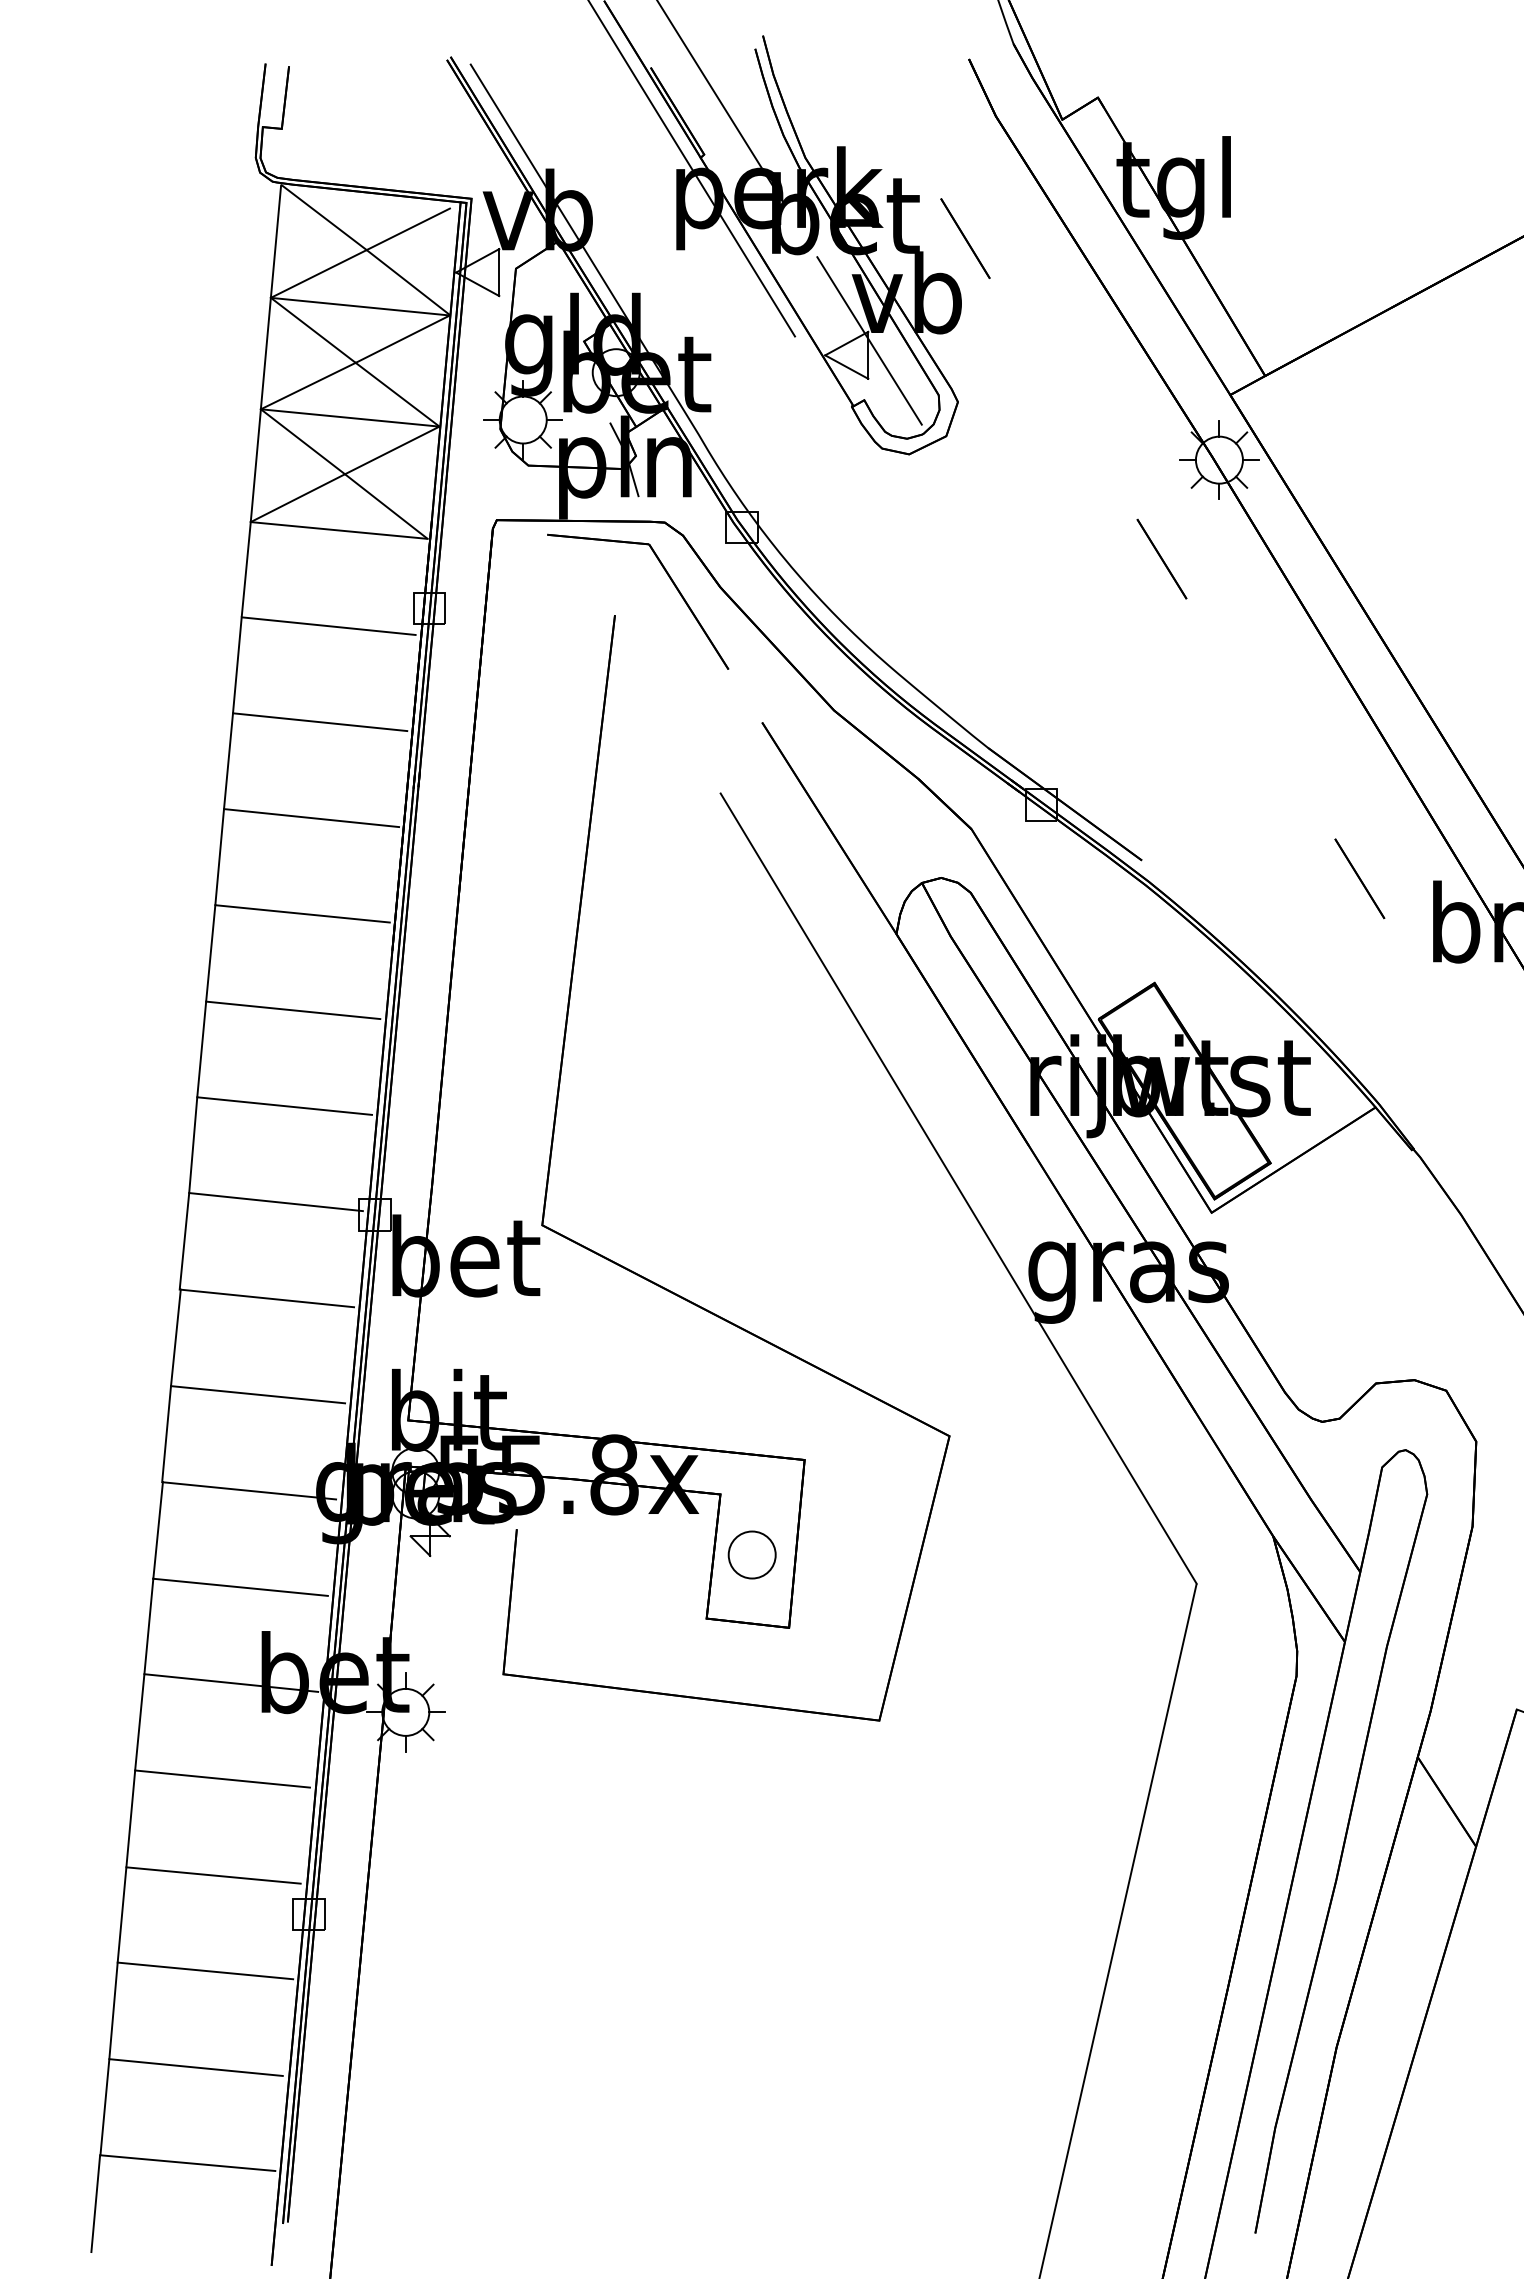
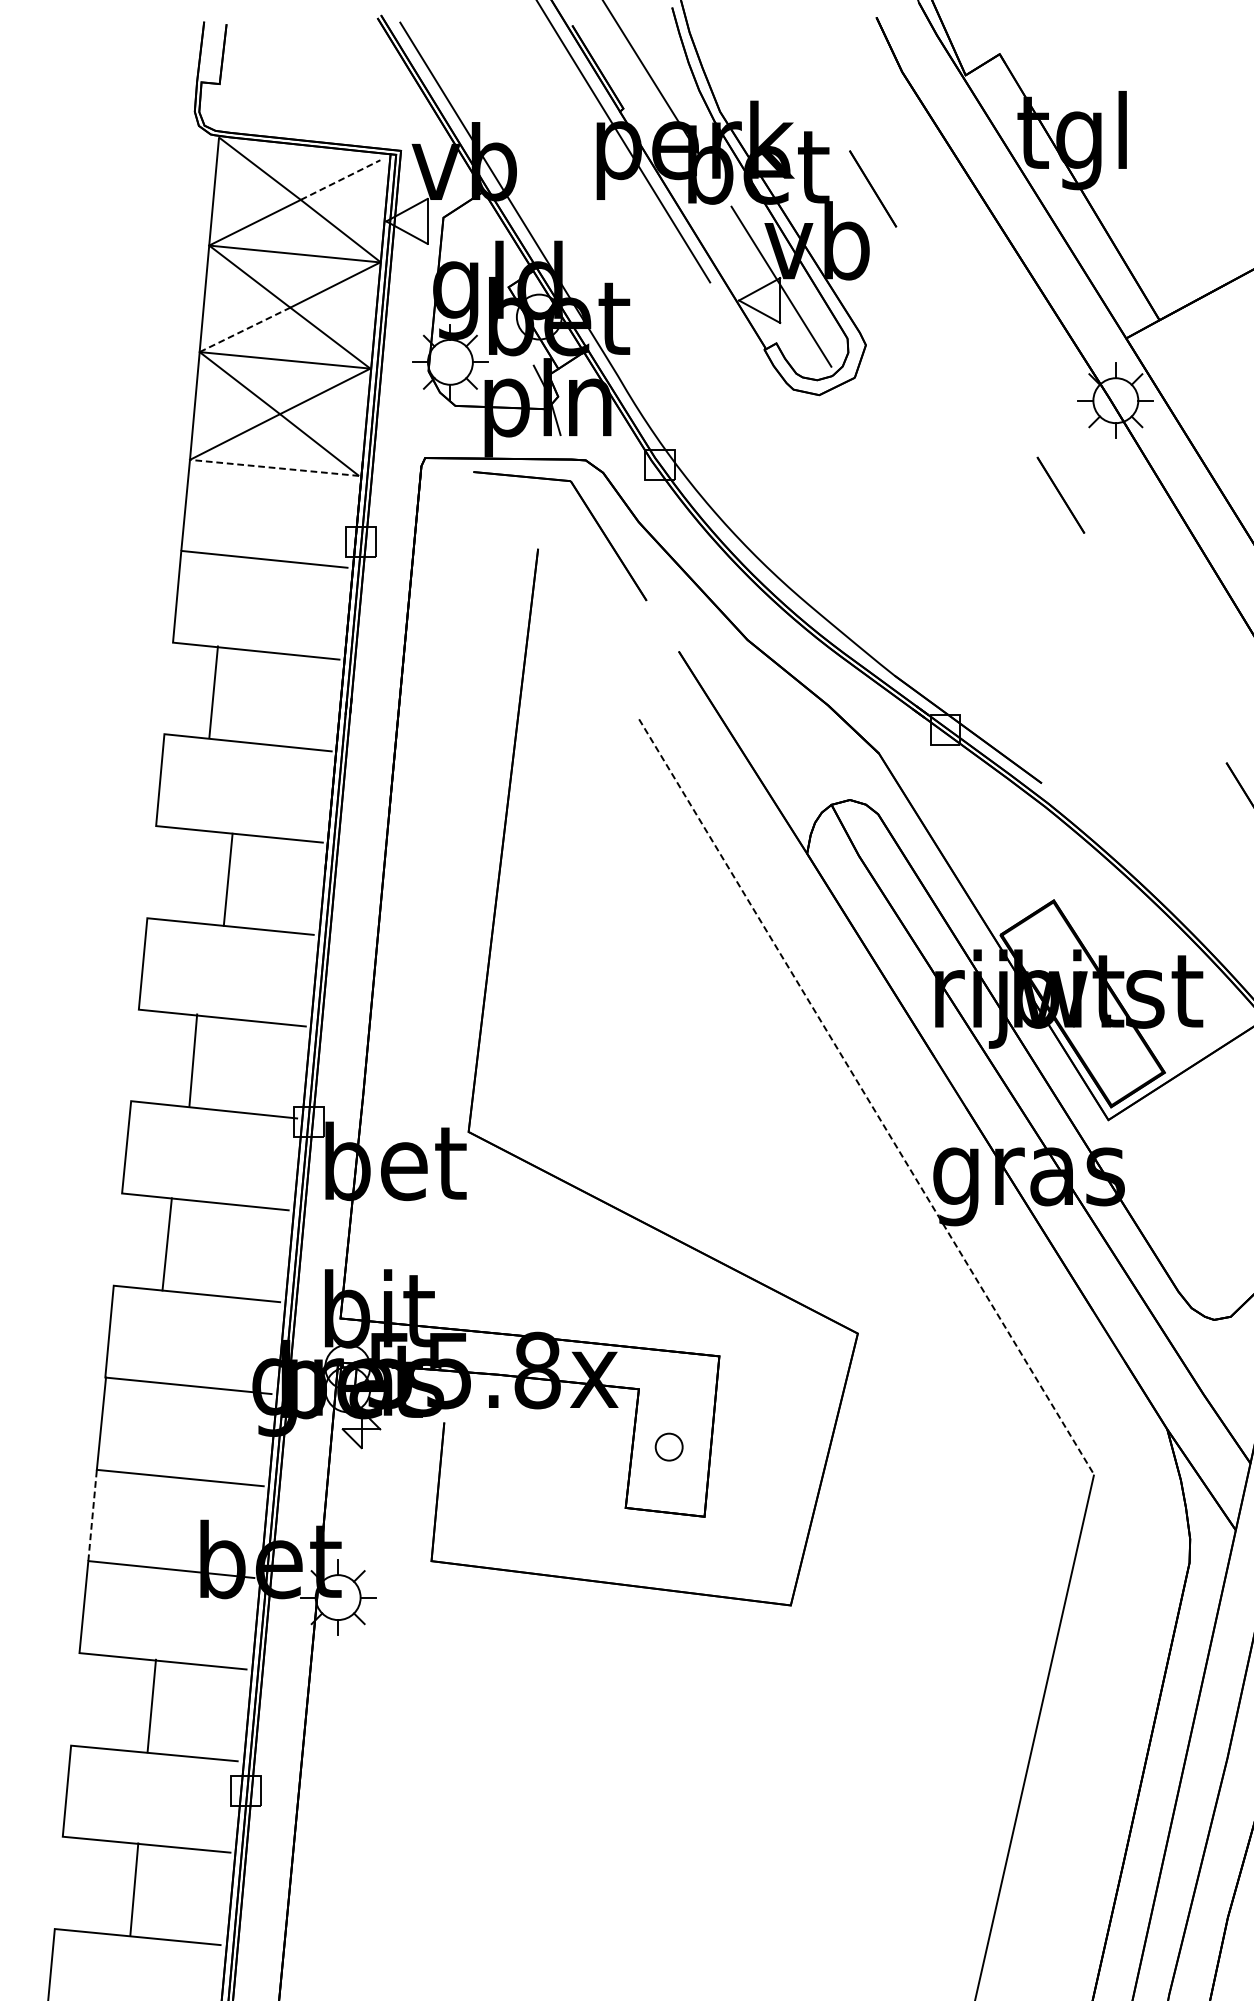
line: (408, 229) -> (340, 180), solid -> dashed
line: (308, 386) -> (245, 330), solid -> dashed
line: (339, 530) -> (274, 467), solid -> dashed
line: (228, 761) -> (213, 692), moved
line: (210, 953) -> (227, 879), moved
line: (193, 1145) -> (193, 1060), moved
line: (958, 1189) -> (866, 1097), solid -> dashed
line: (175, 1337) -> (166, 1244), moved
part: (751, 1554) -> (668, 1446), size x0.6
line: (148, 1626) -> (92, 1515), solid -> dashed
line: (130, 1818) -> (151, 1705), moved
line: (113, 2010) -> (134, 1889), moved

